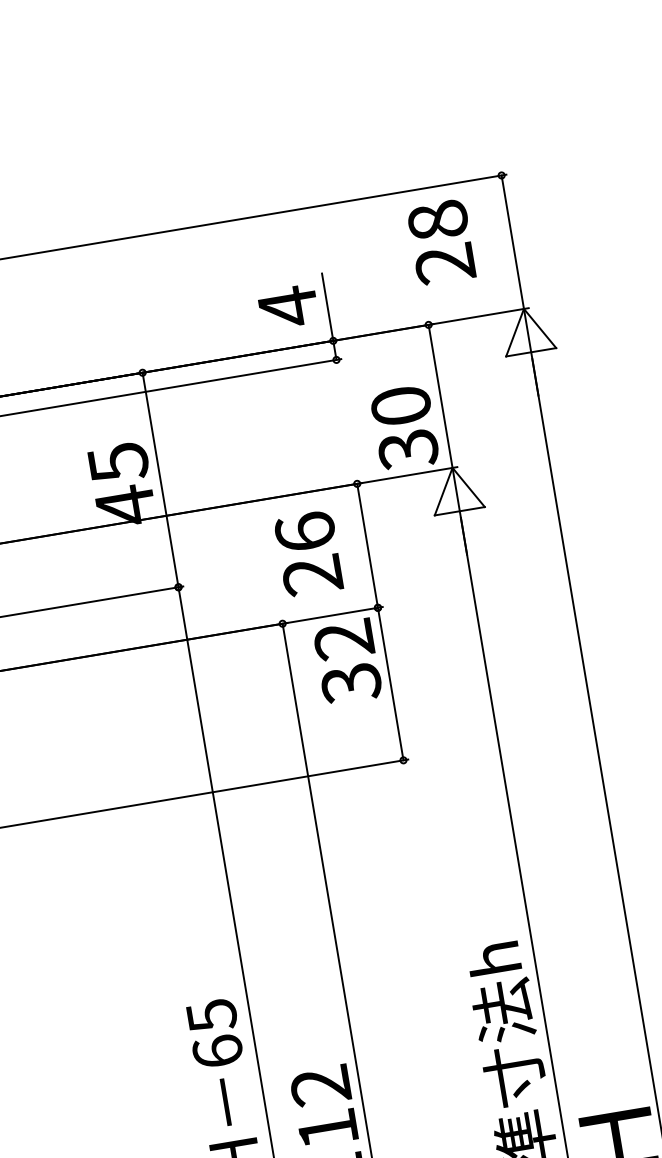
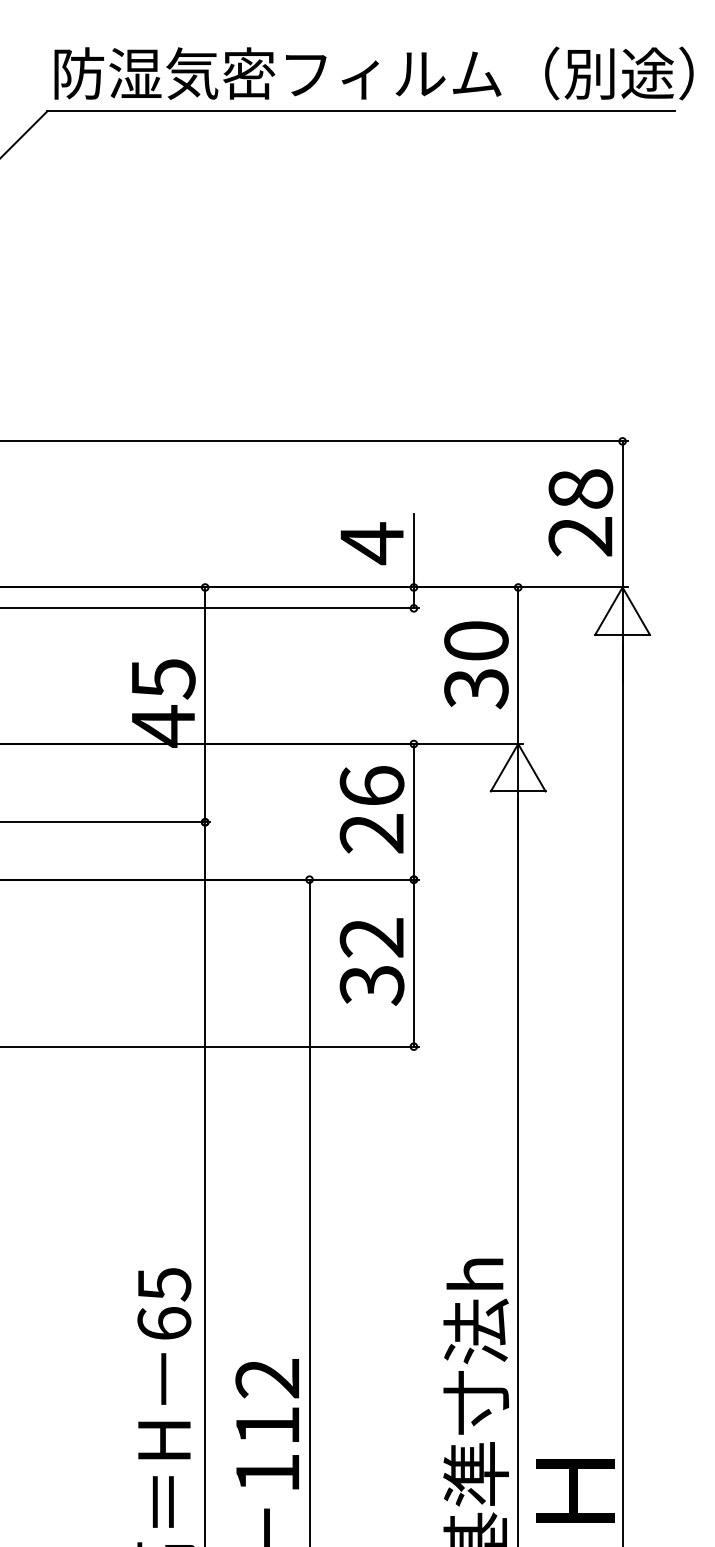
text: (441, 242) -> (580, 512), moved
text: (404, 428) -> (476, 665), moved
text: (308, 553) -> (371, 809), moved
text: (347, 661) -> (371, 961), moved

